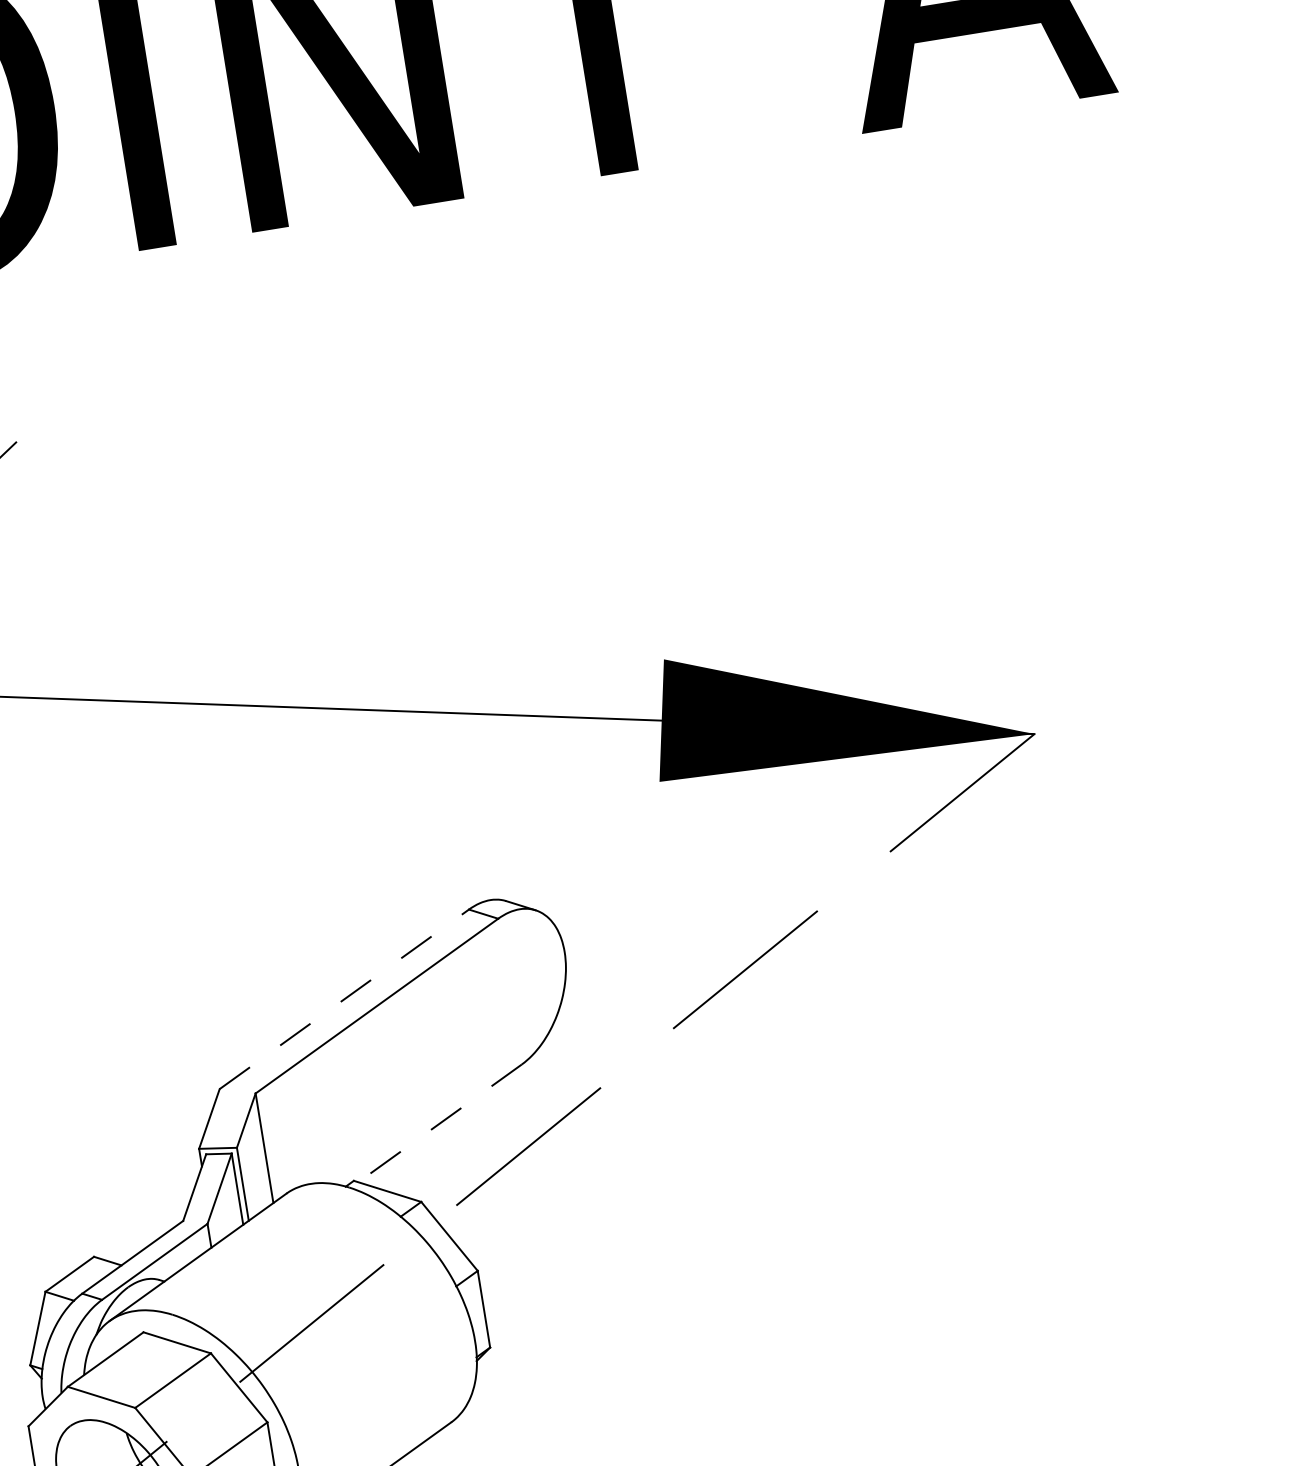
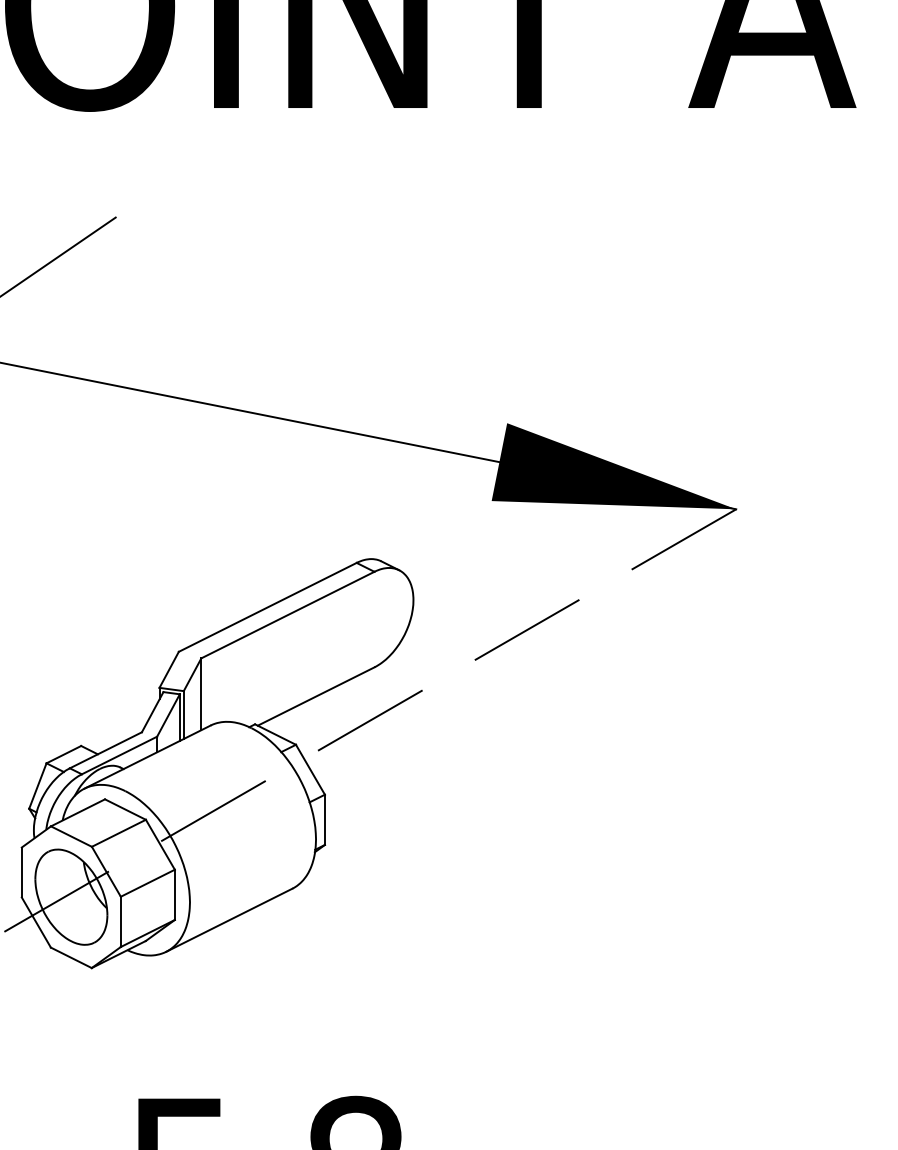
line: (345, 999) -> (268, 607), dashed -> solid
line: (439, 1123) -> (315, 696), dashed -> solid

